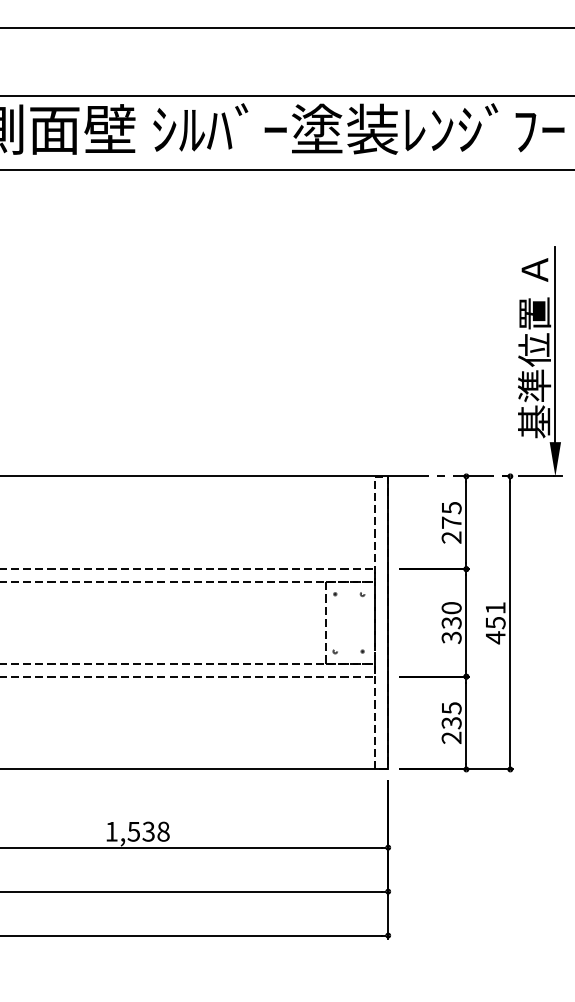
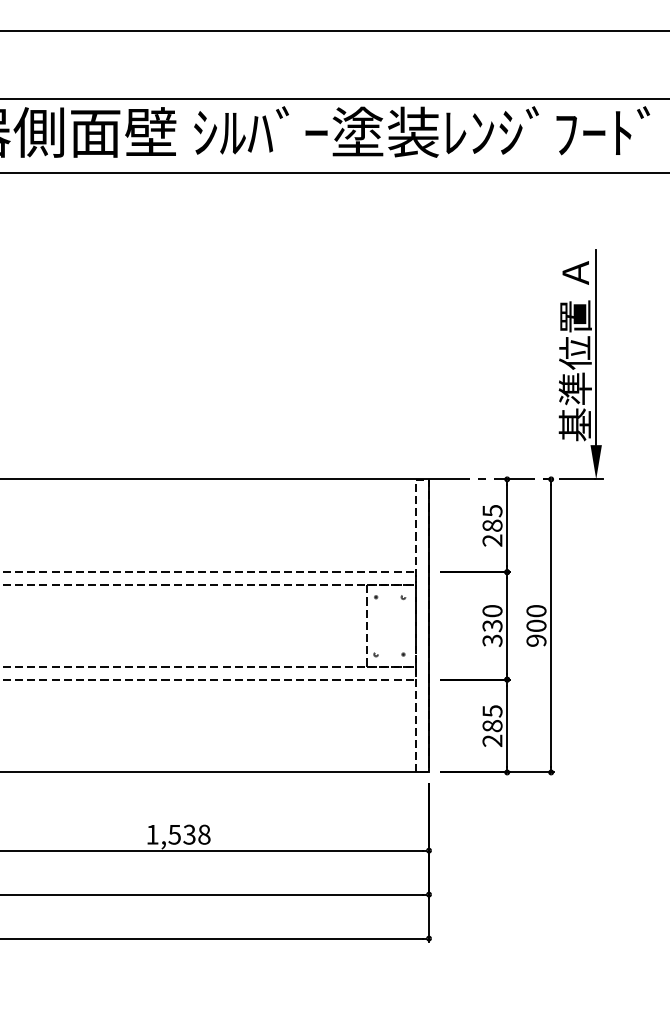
text: (451, 522) -> (492, 525), 275 -> 285
text: (495, 623) -> (536, 626), 451 -> 900
text: (451, 723) -> (492, 726), 235 -> 285

